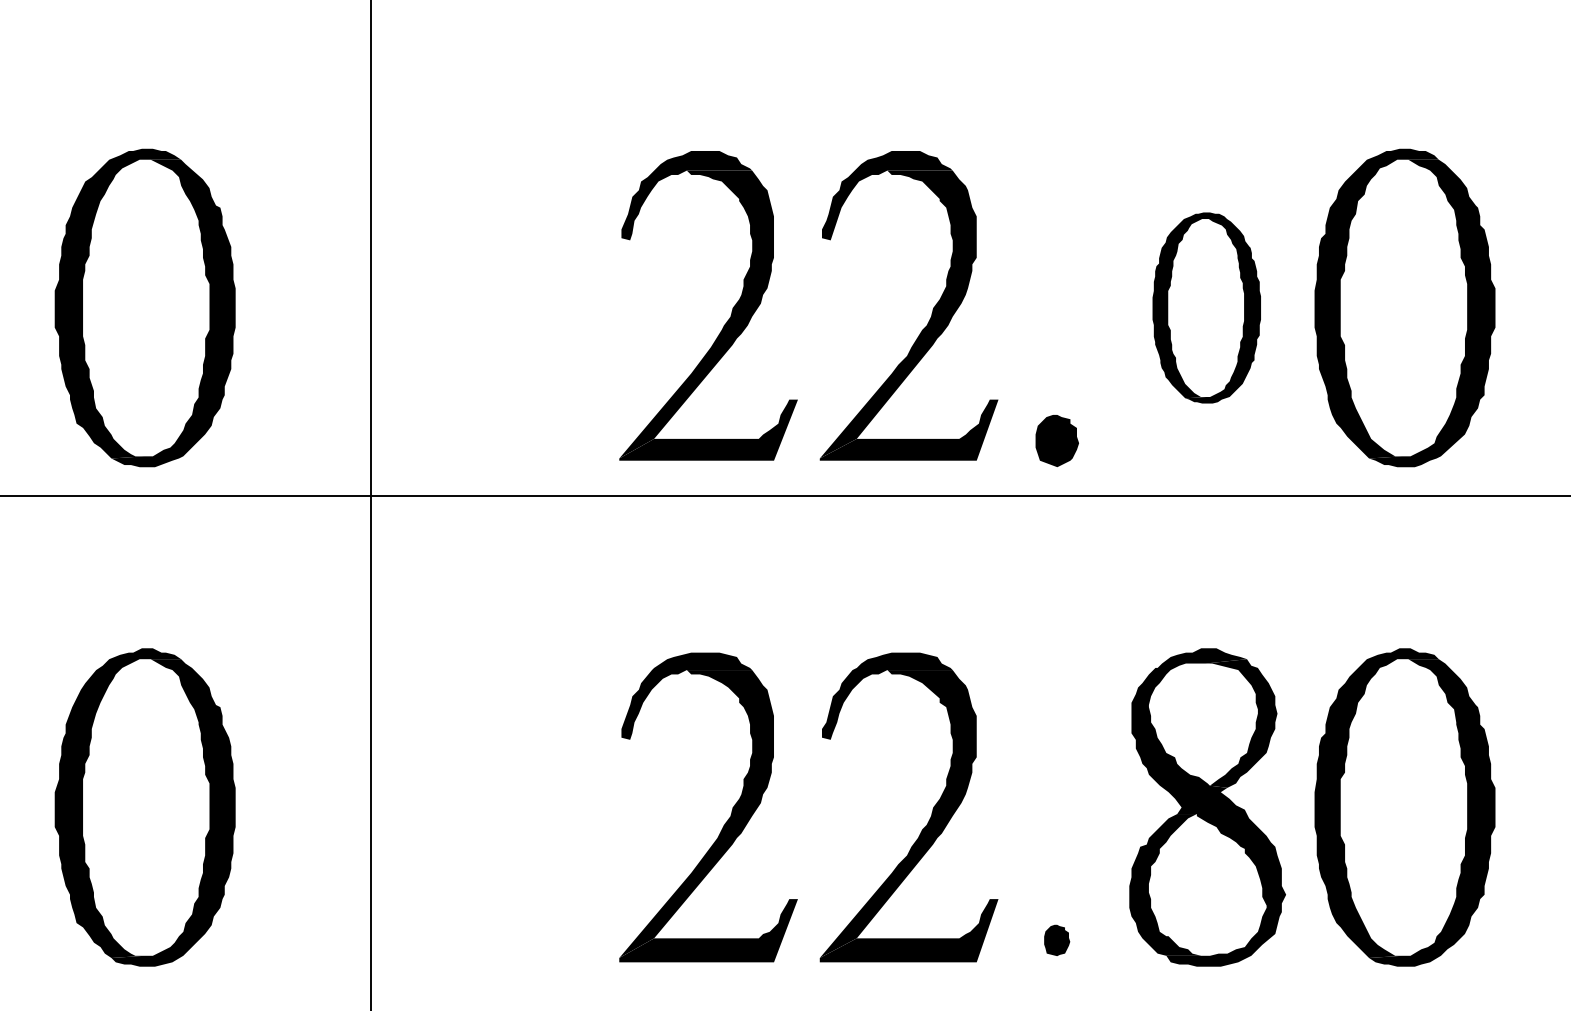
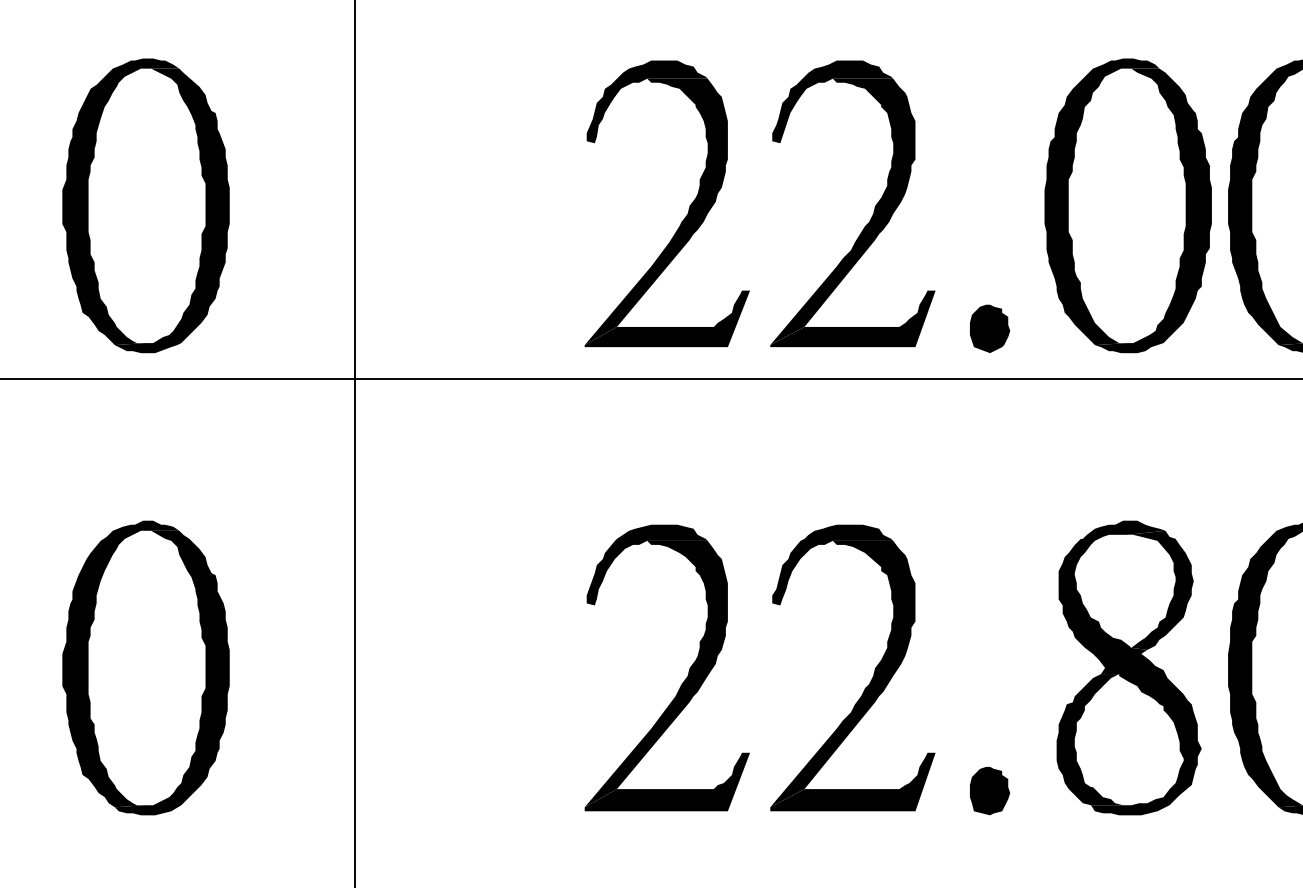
part: (1206, 307) -> (1128, 205), size x1.67
part: (1056, 940) -> (989, 791), size x1.67

